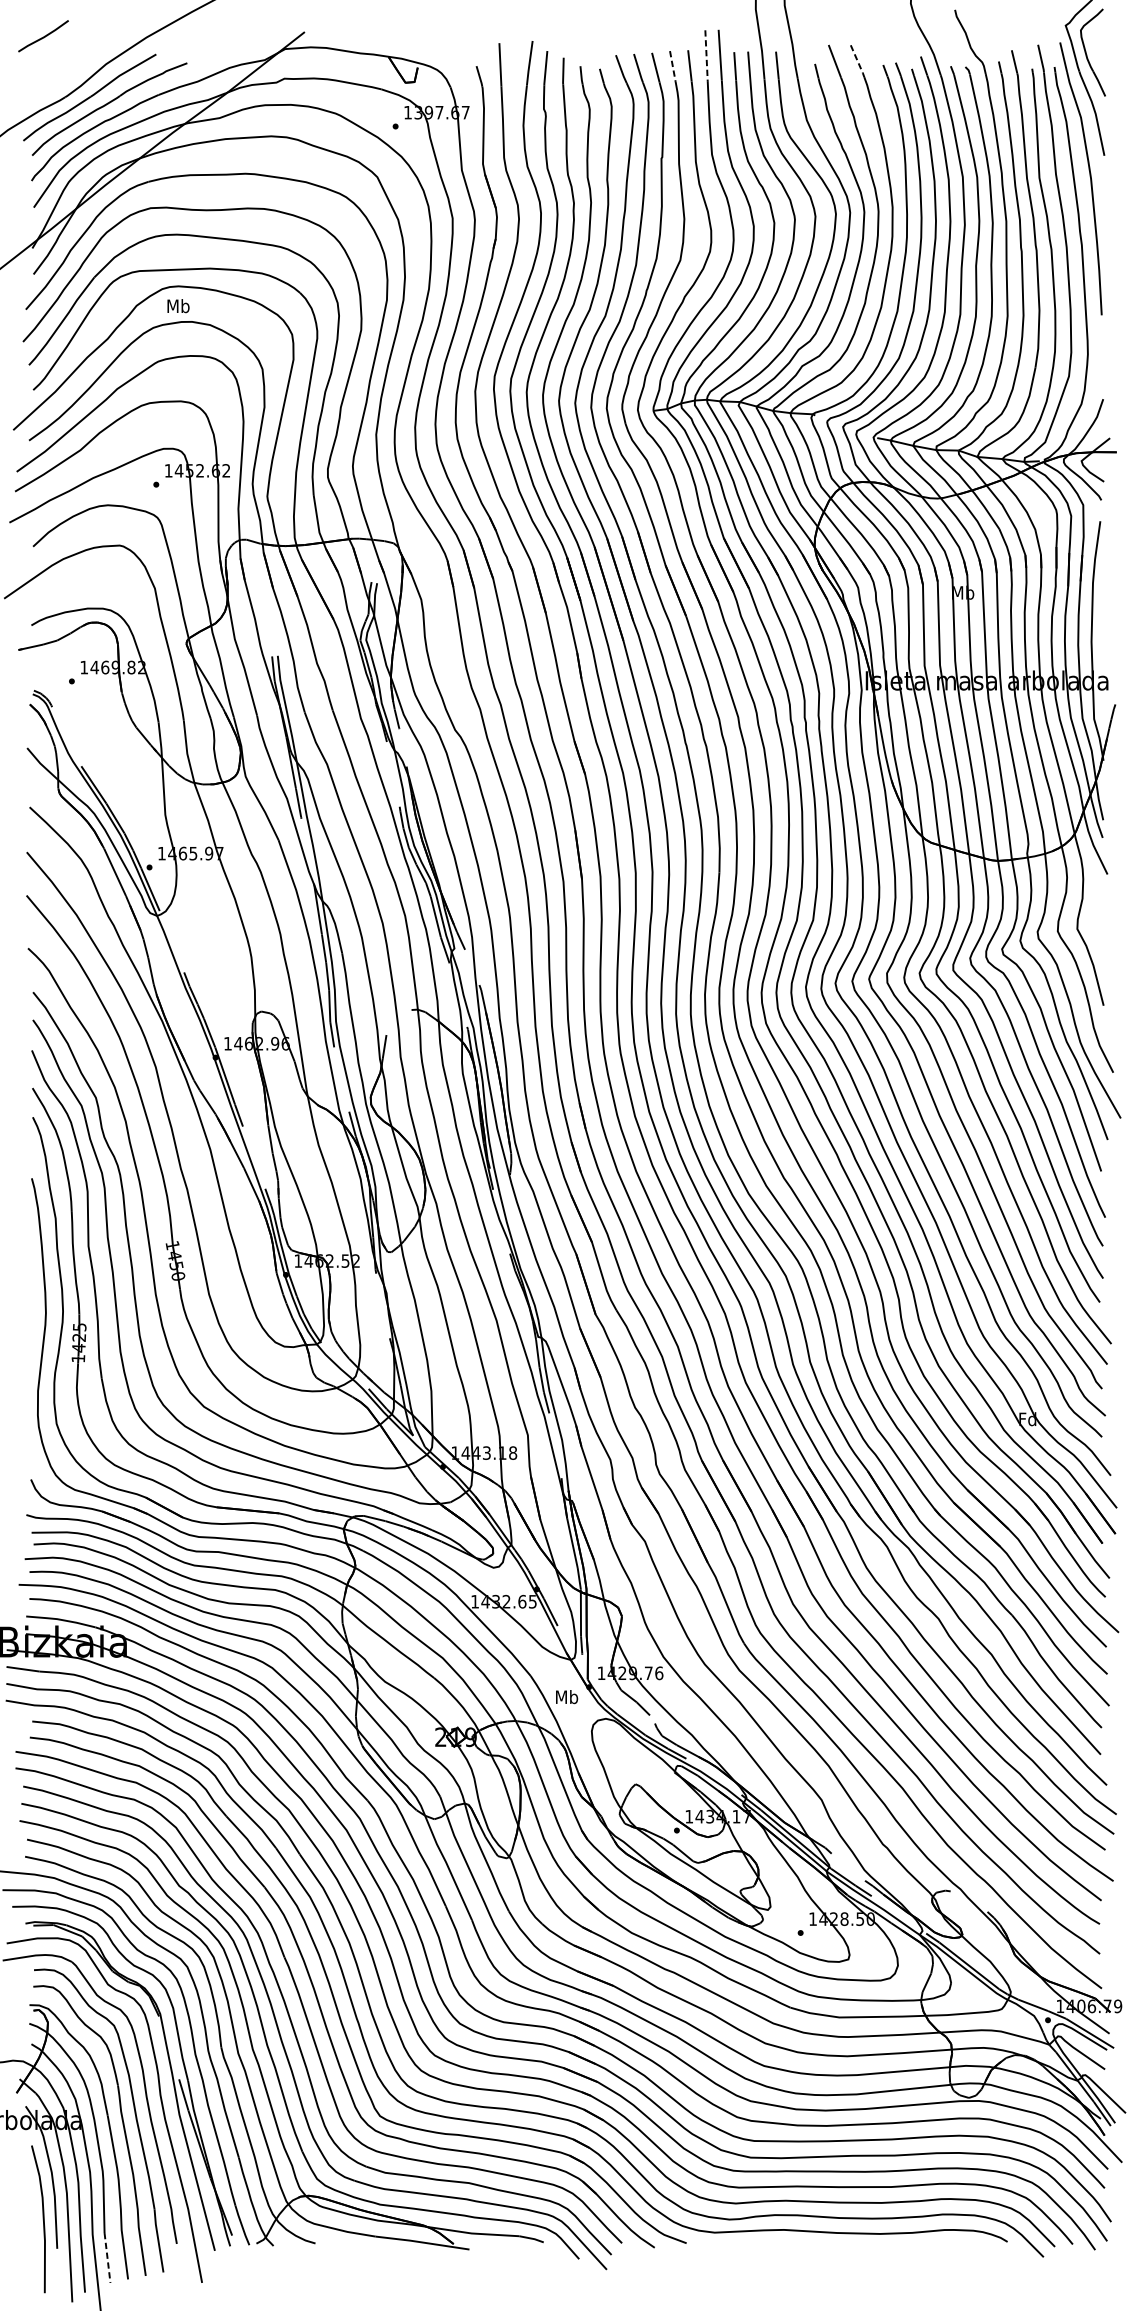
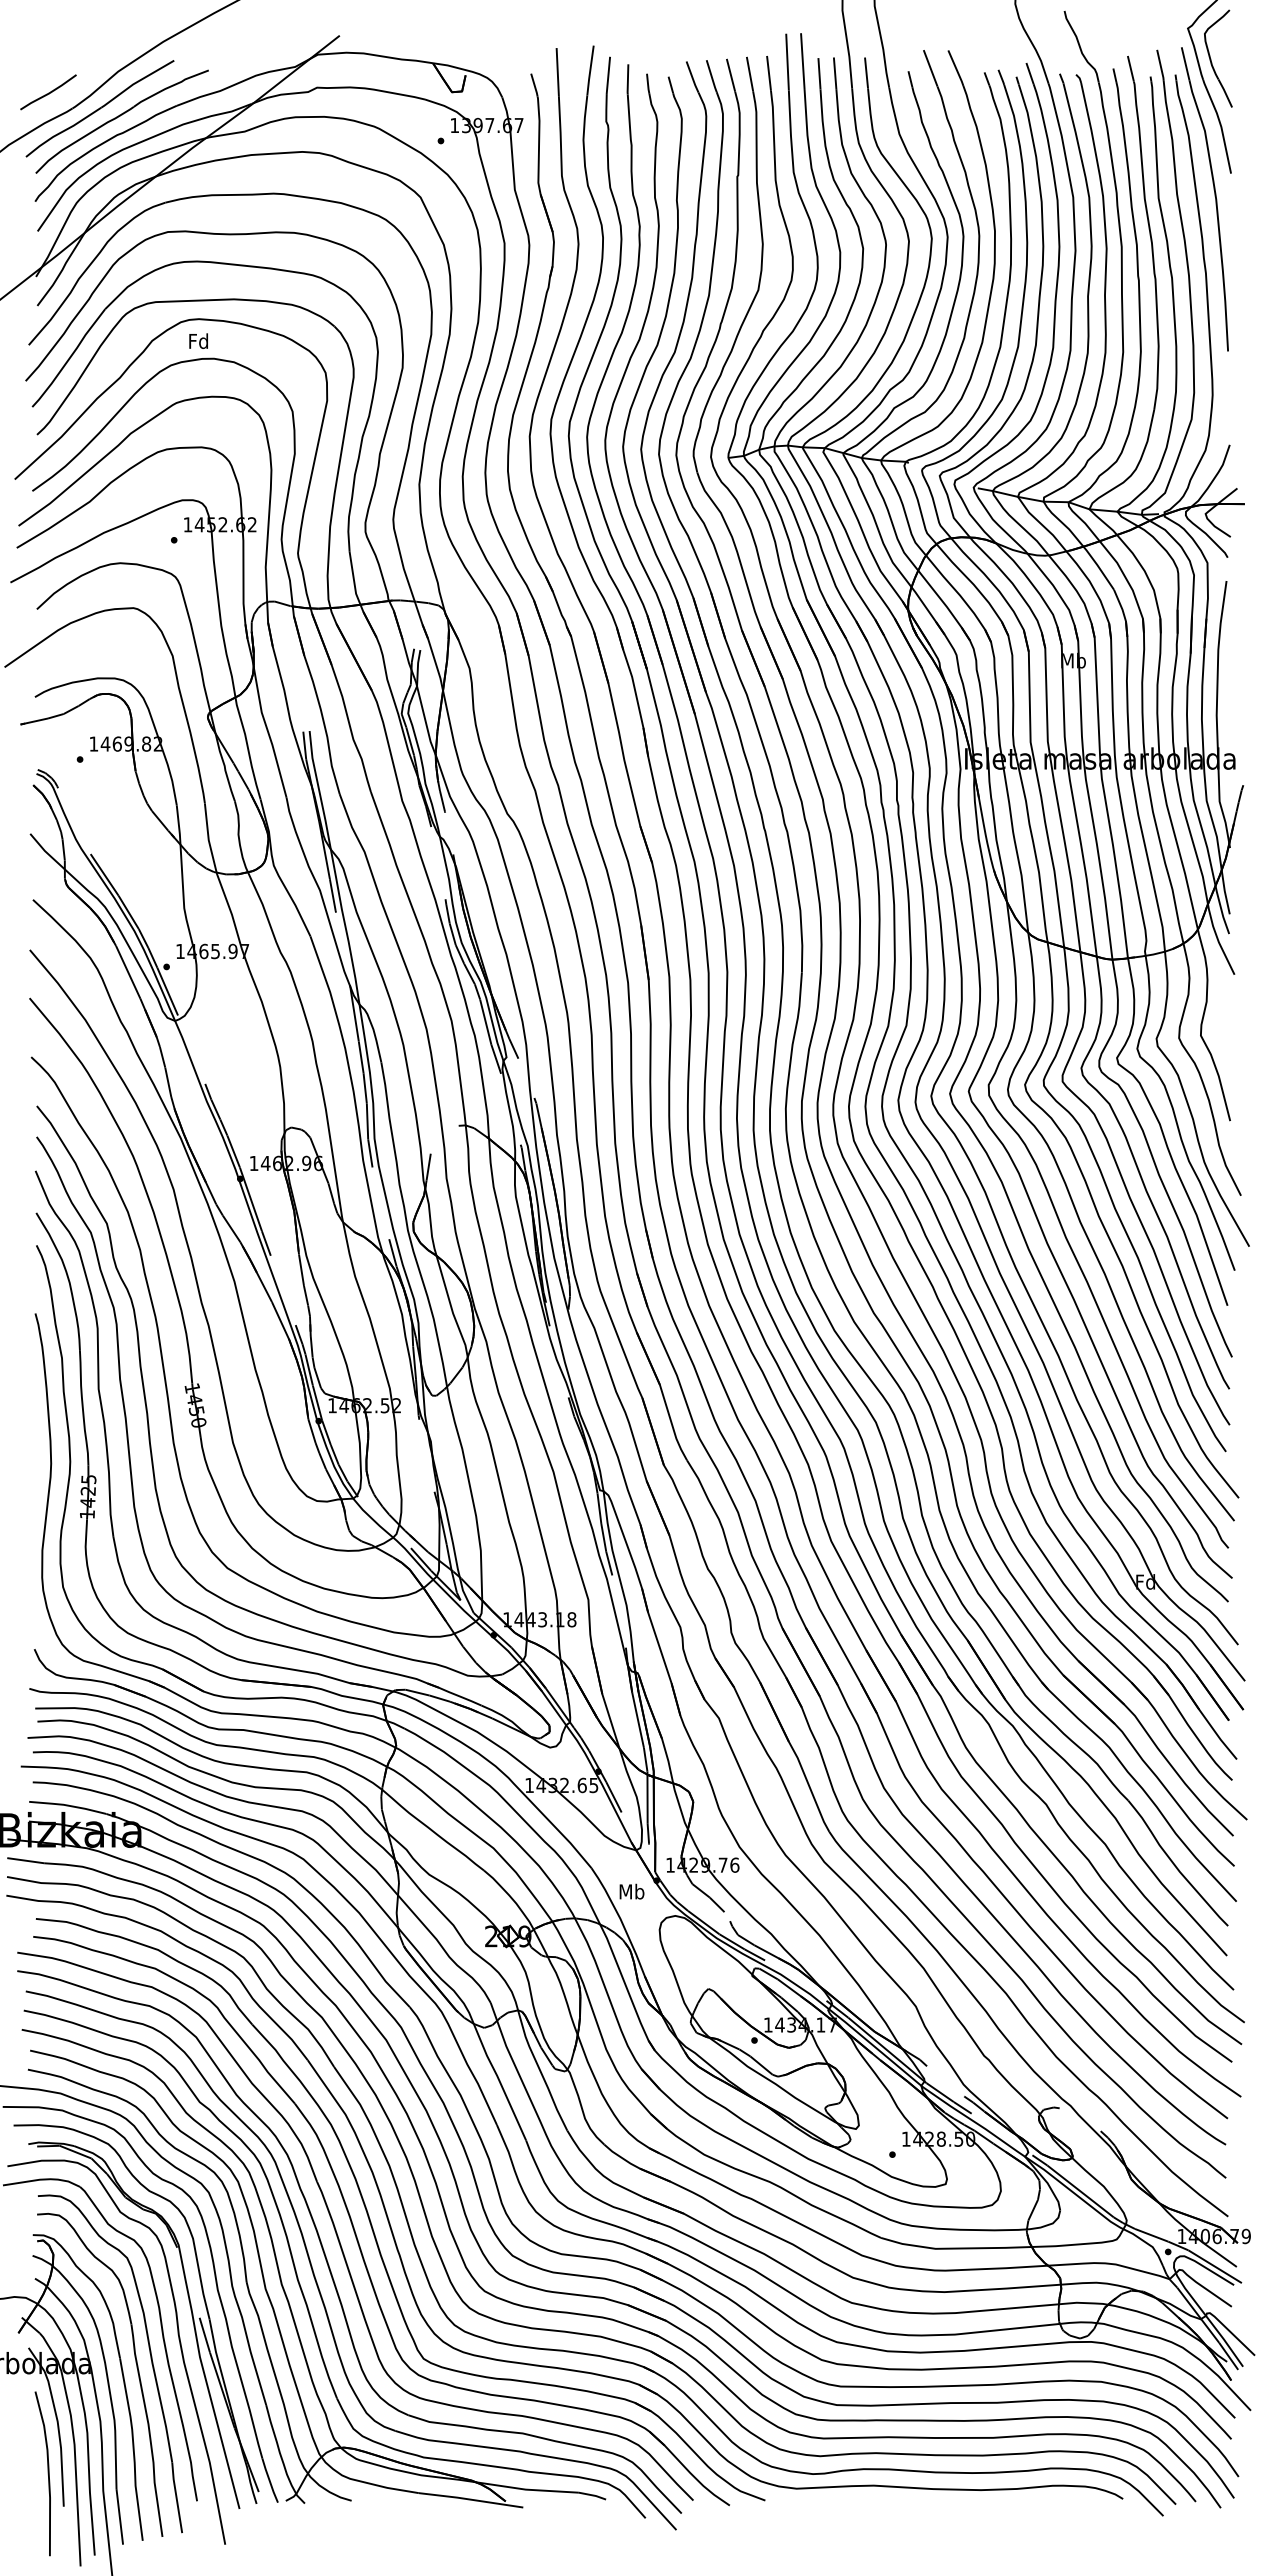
line: (43, 36) -> (48, 92), moved
line: (706, 56) -> (787, 62), dashed -> solid
line: (858, 61) -> (956, 68), dashed -> solid
line: (673, 66) -> (750, 74), dashed -> solid
text: (178, 305) -> (198, 340), Mb -> Fd
line: (107, 2257) -> (119, 2516), dashed -> solid

